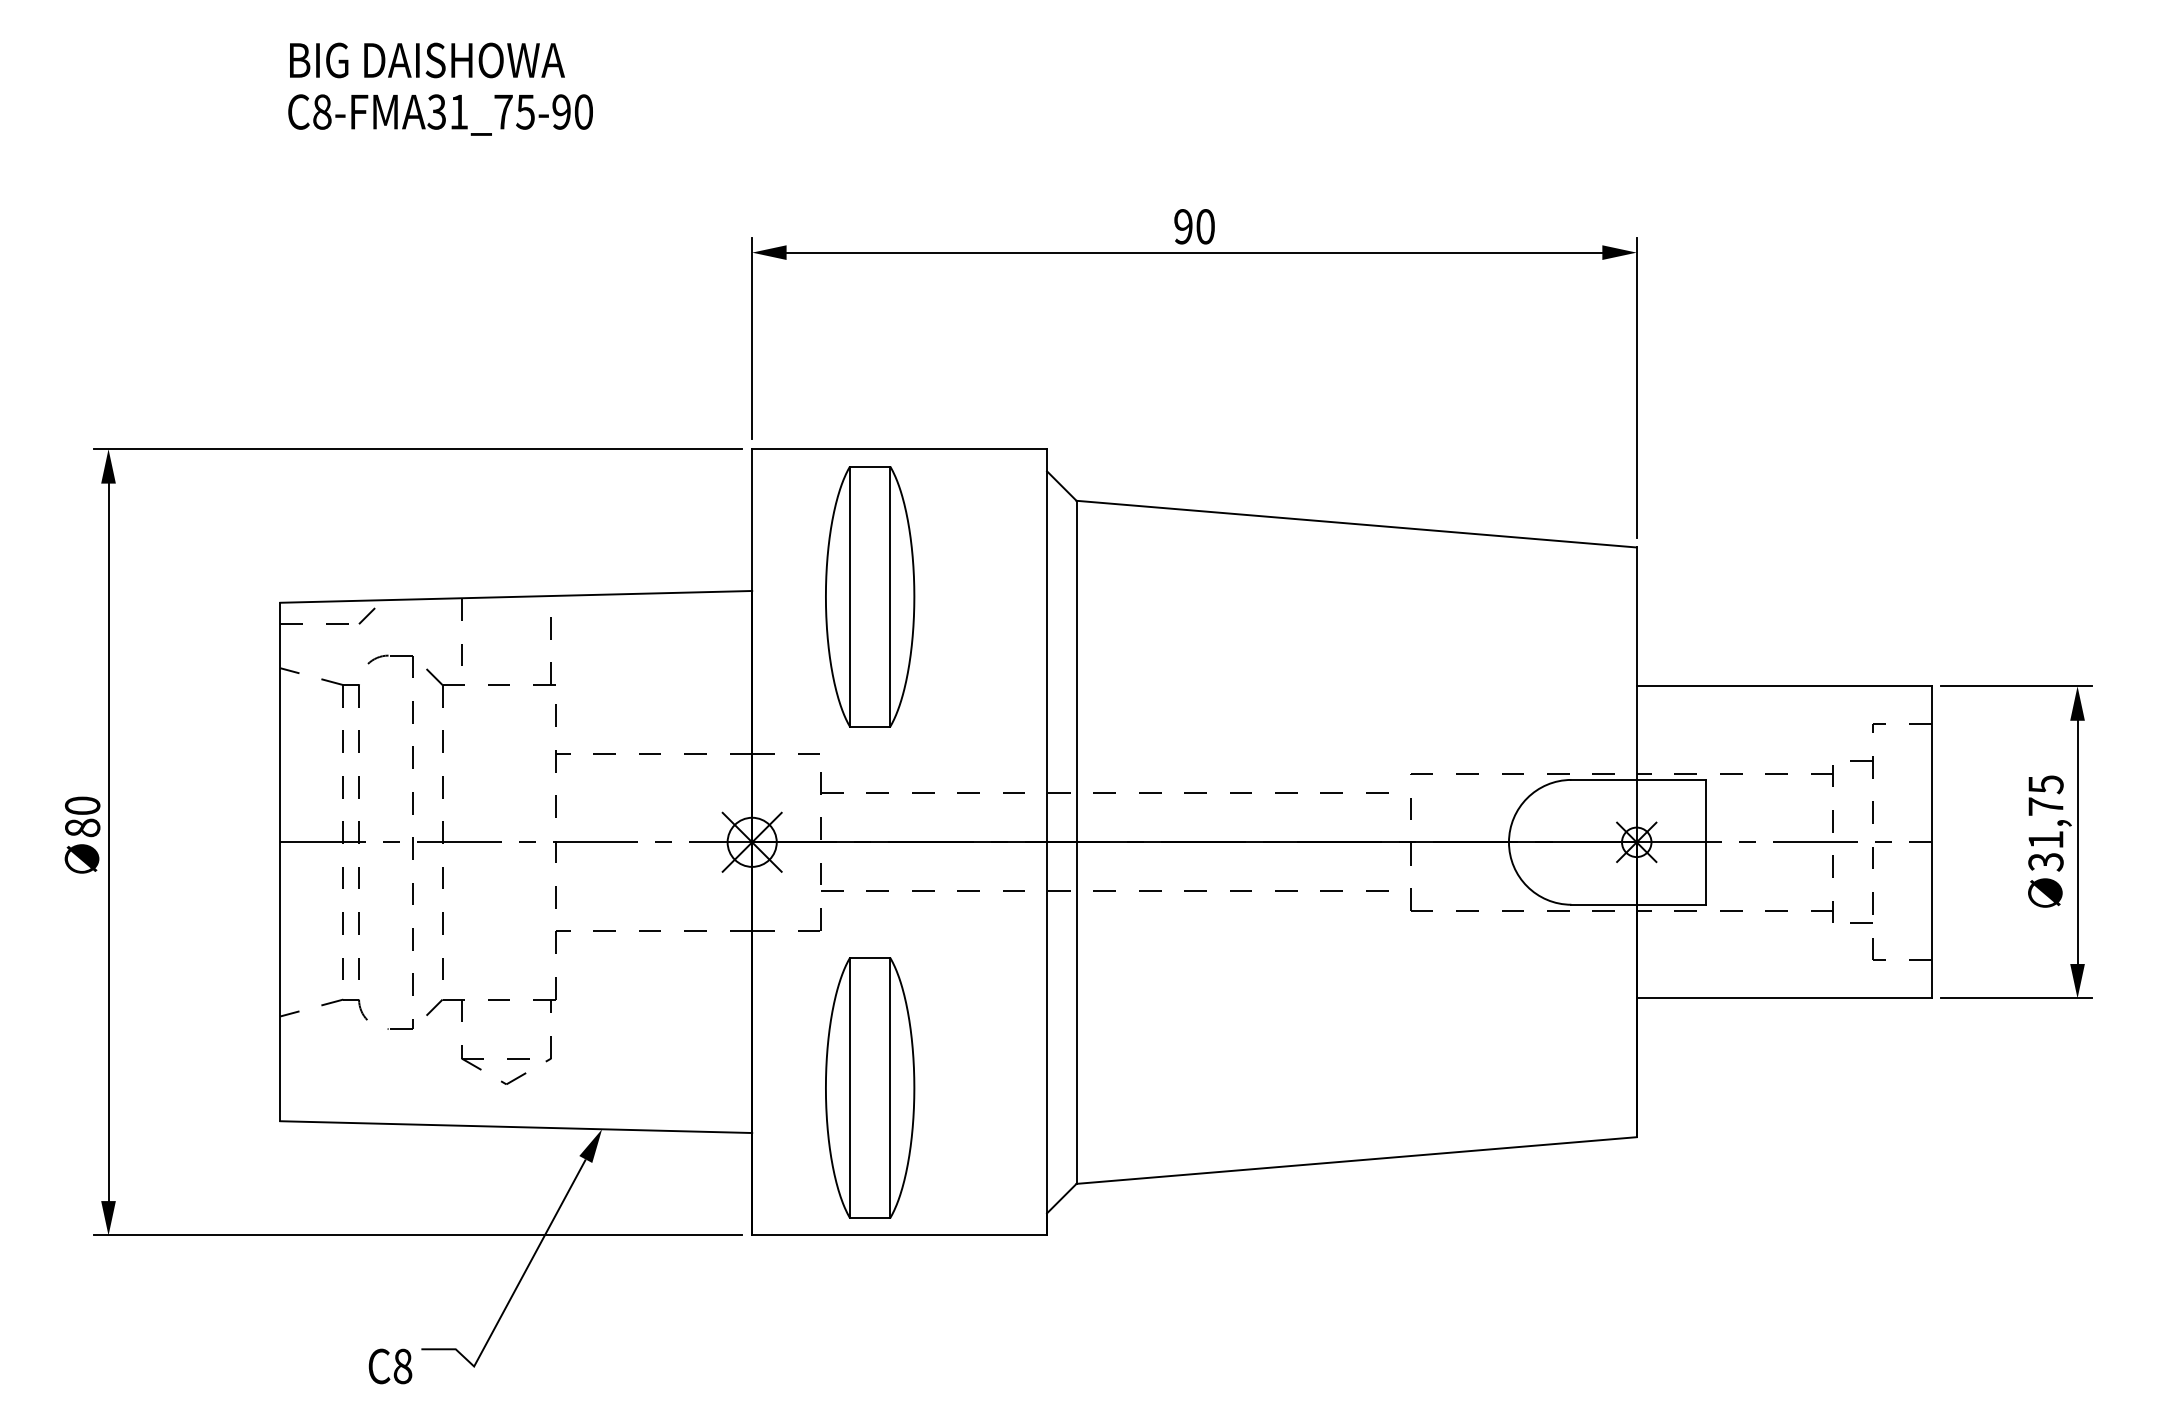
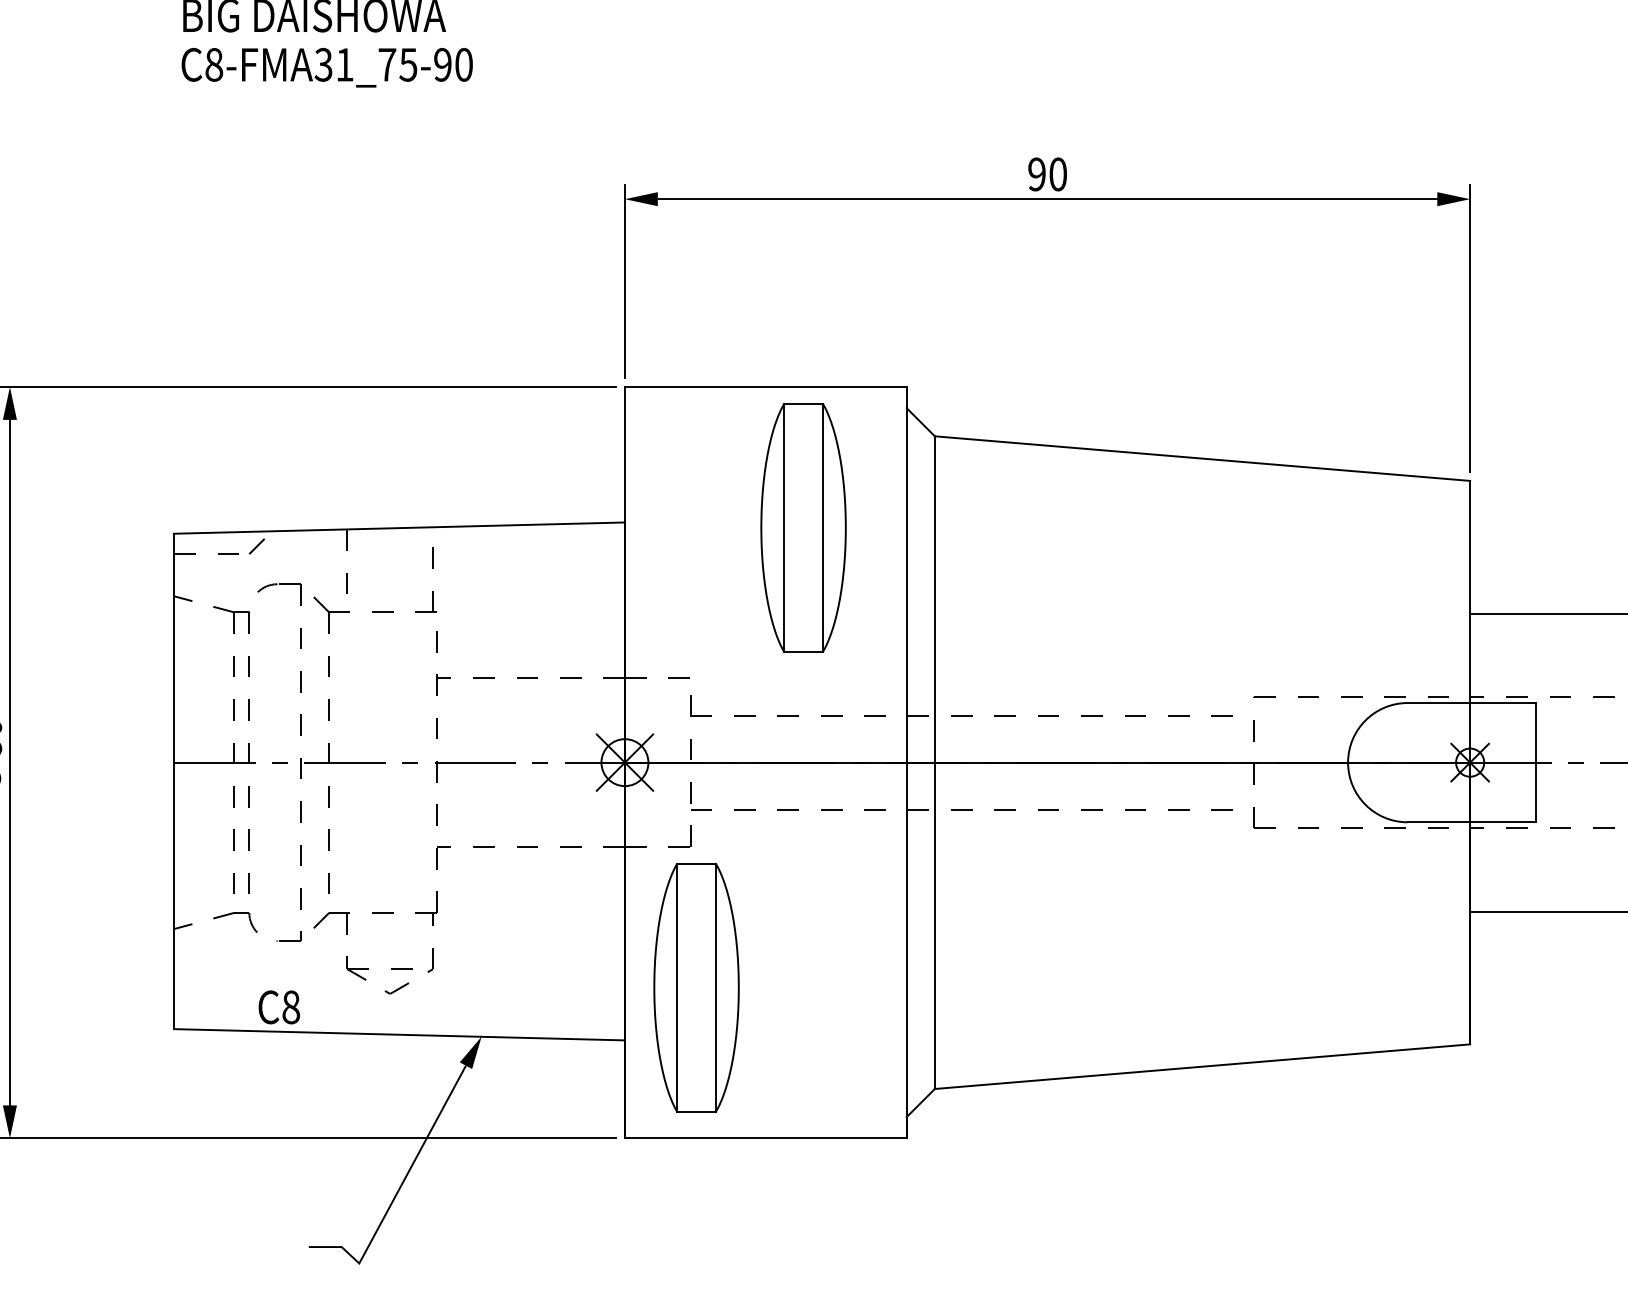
part: (870, 596) -> (803, 527), moved
part: (870, 1087) -> (696, 987), moved
text: (390, 1366) -> (279, 1007), moved

